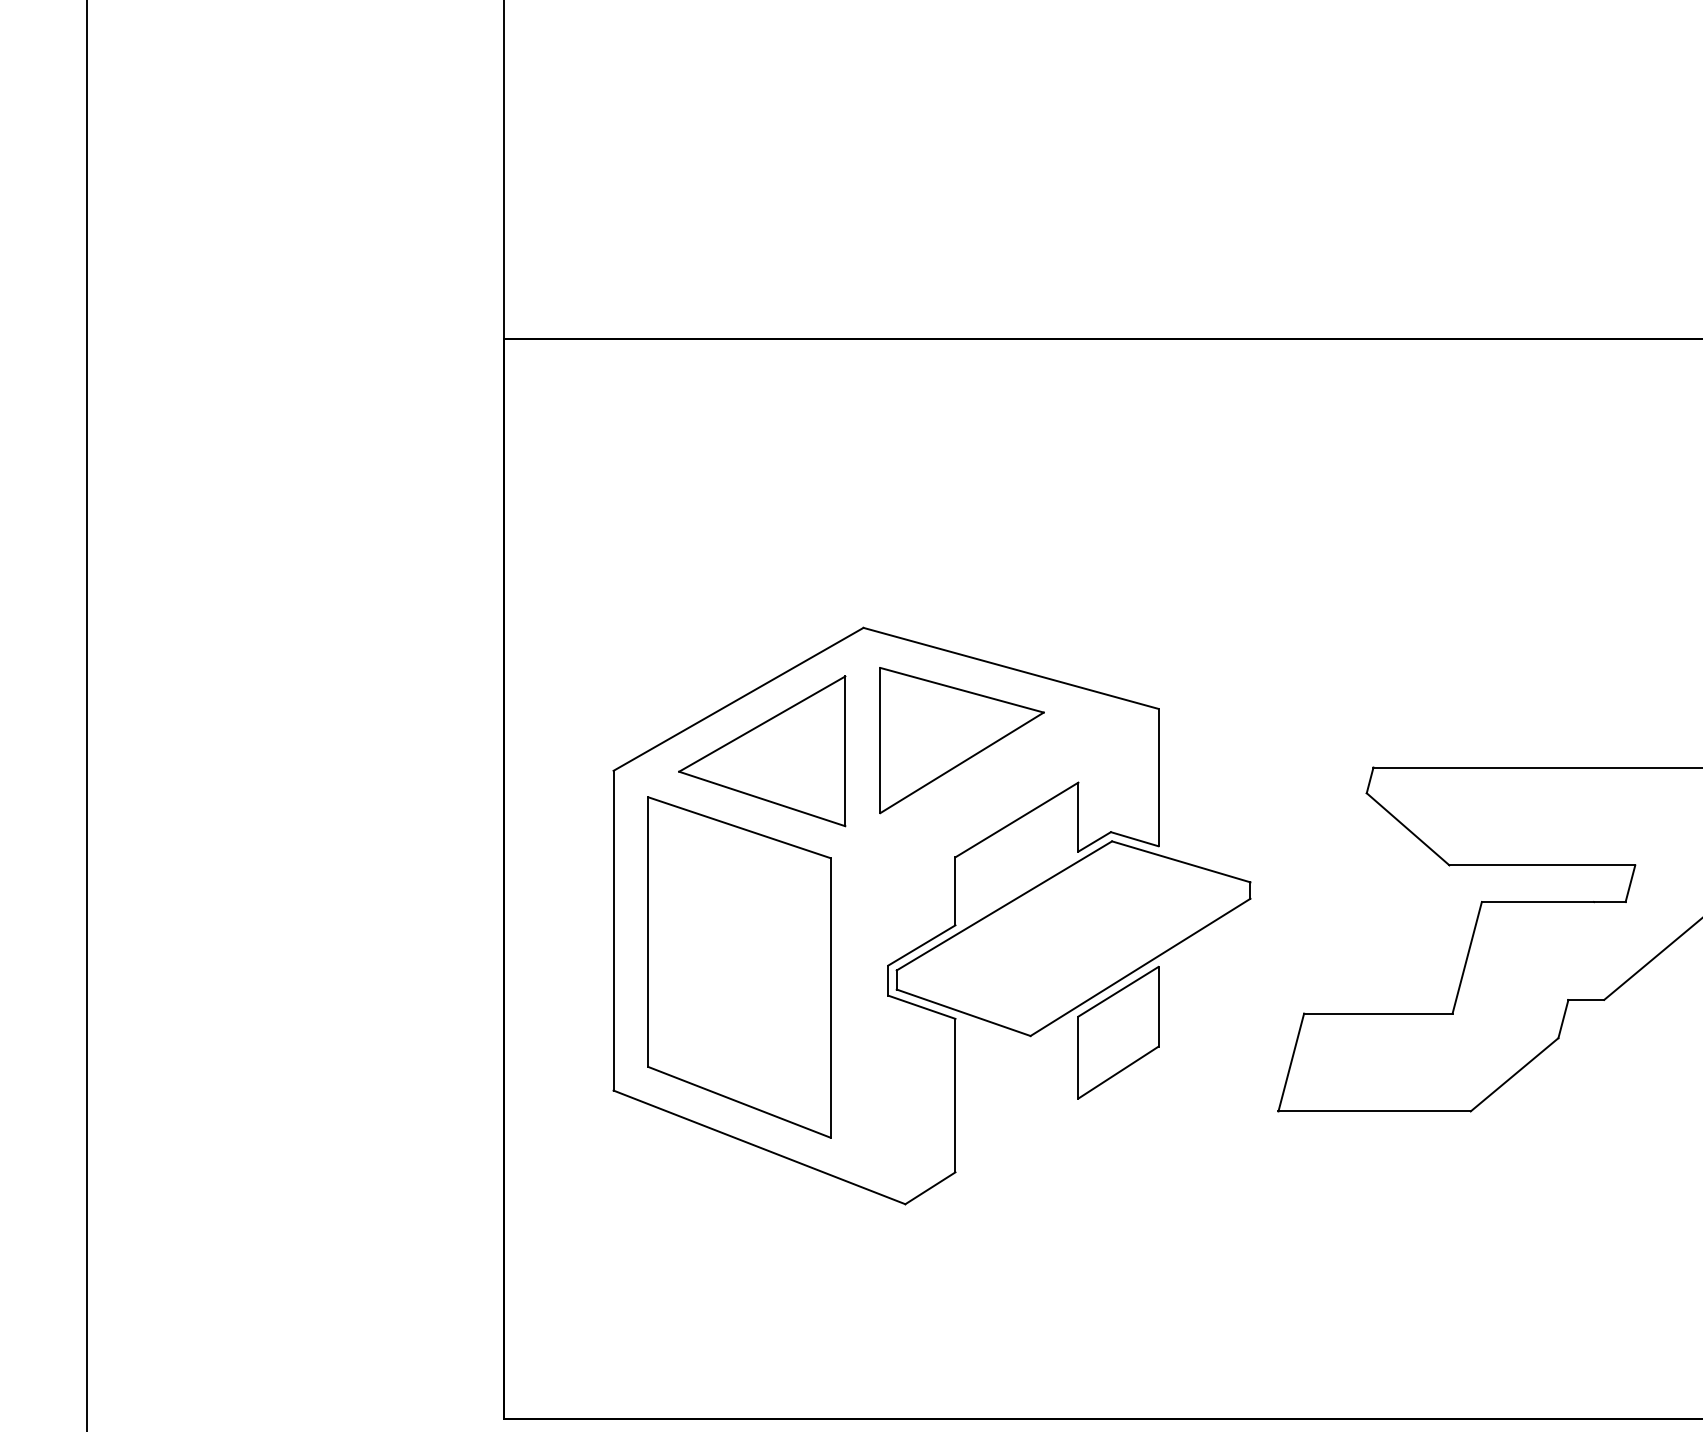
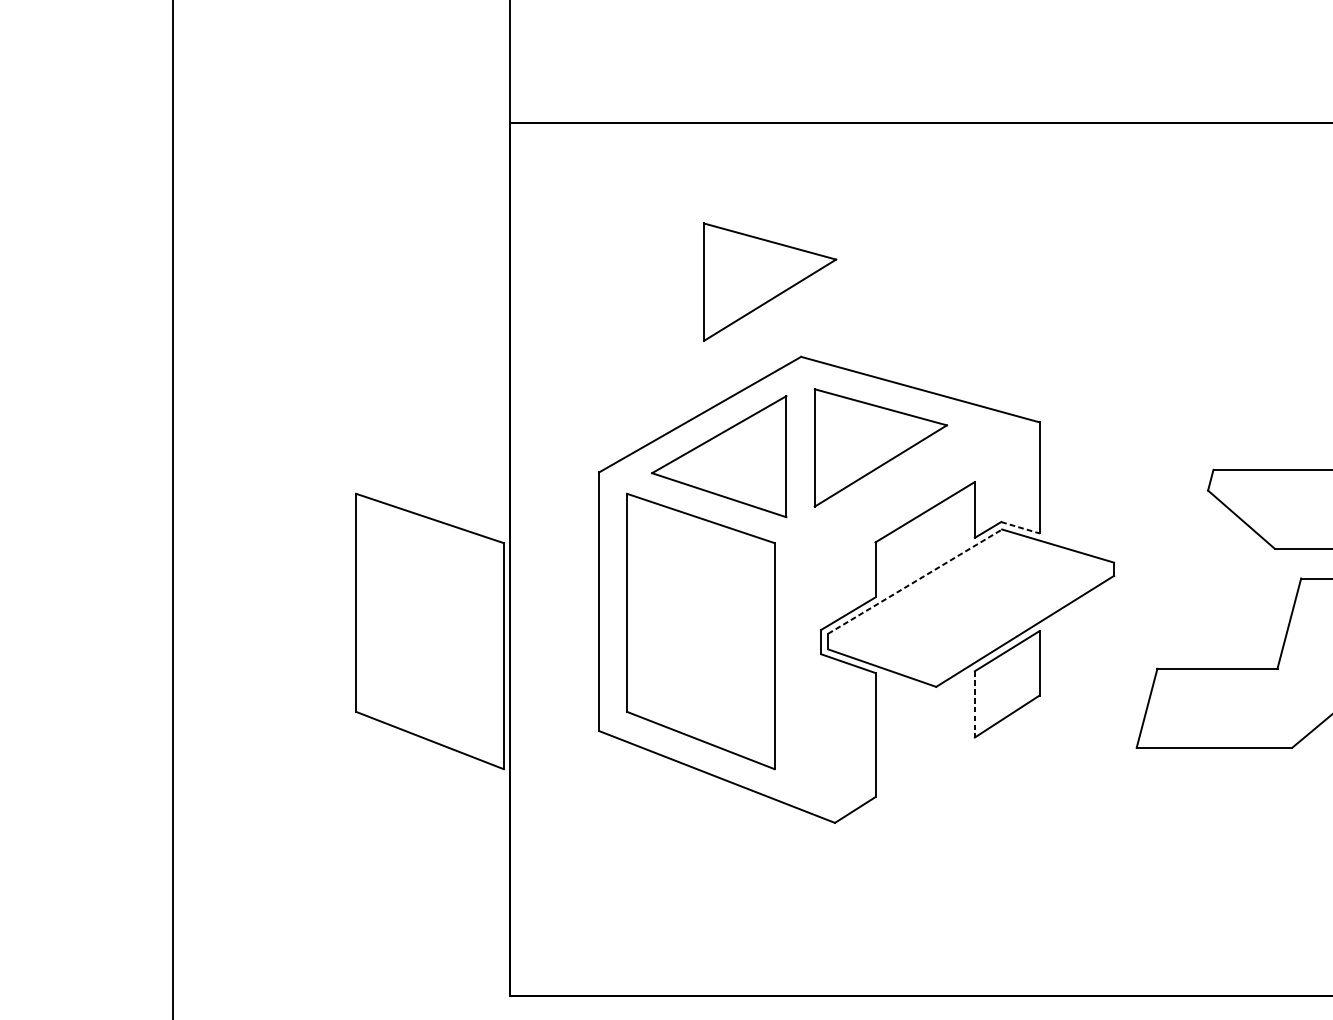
part: (824, 535) -> (769, 282), added
line: (1134, 839) -> (1020, 527), solid -> dashed
line: (1004, 905) -> (915, 581), solid -> dashed
part: (404, 967) -> (430, 631), added
line: (1078, 1057) -> (974, 704), solid -> dashed

